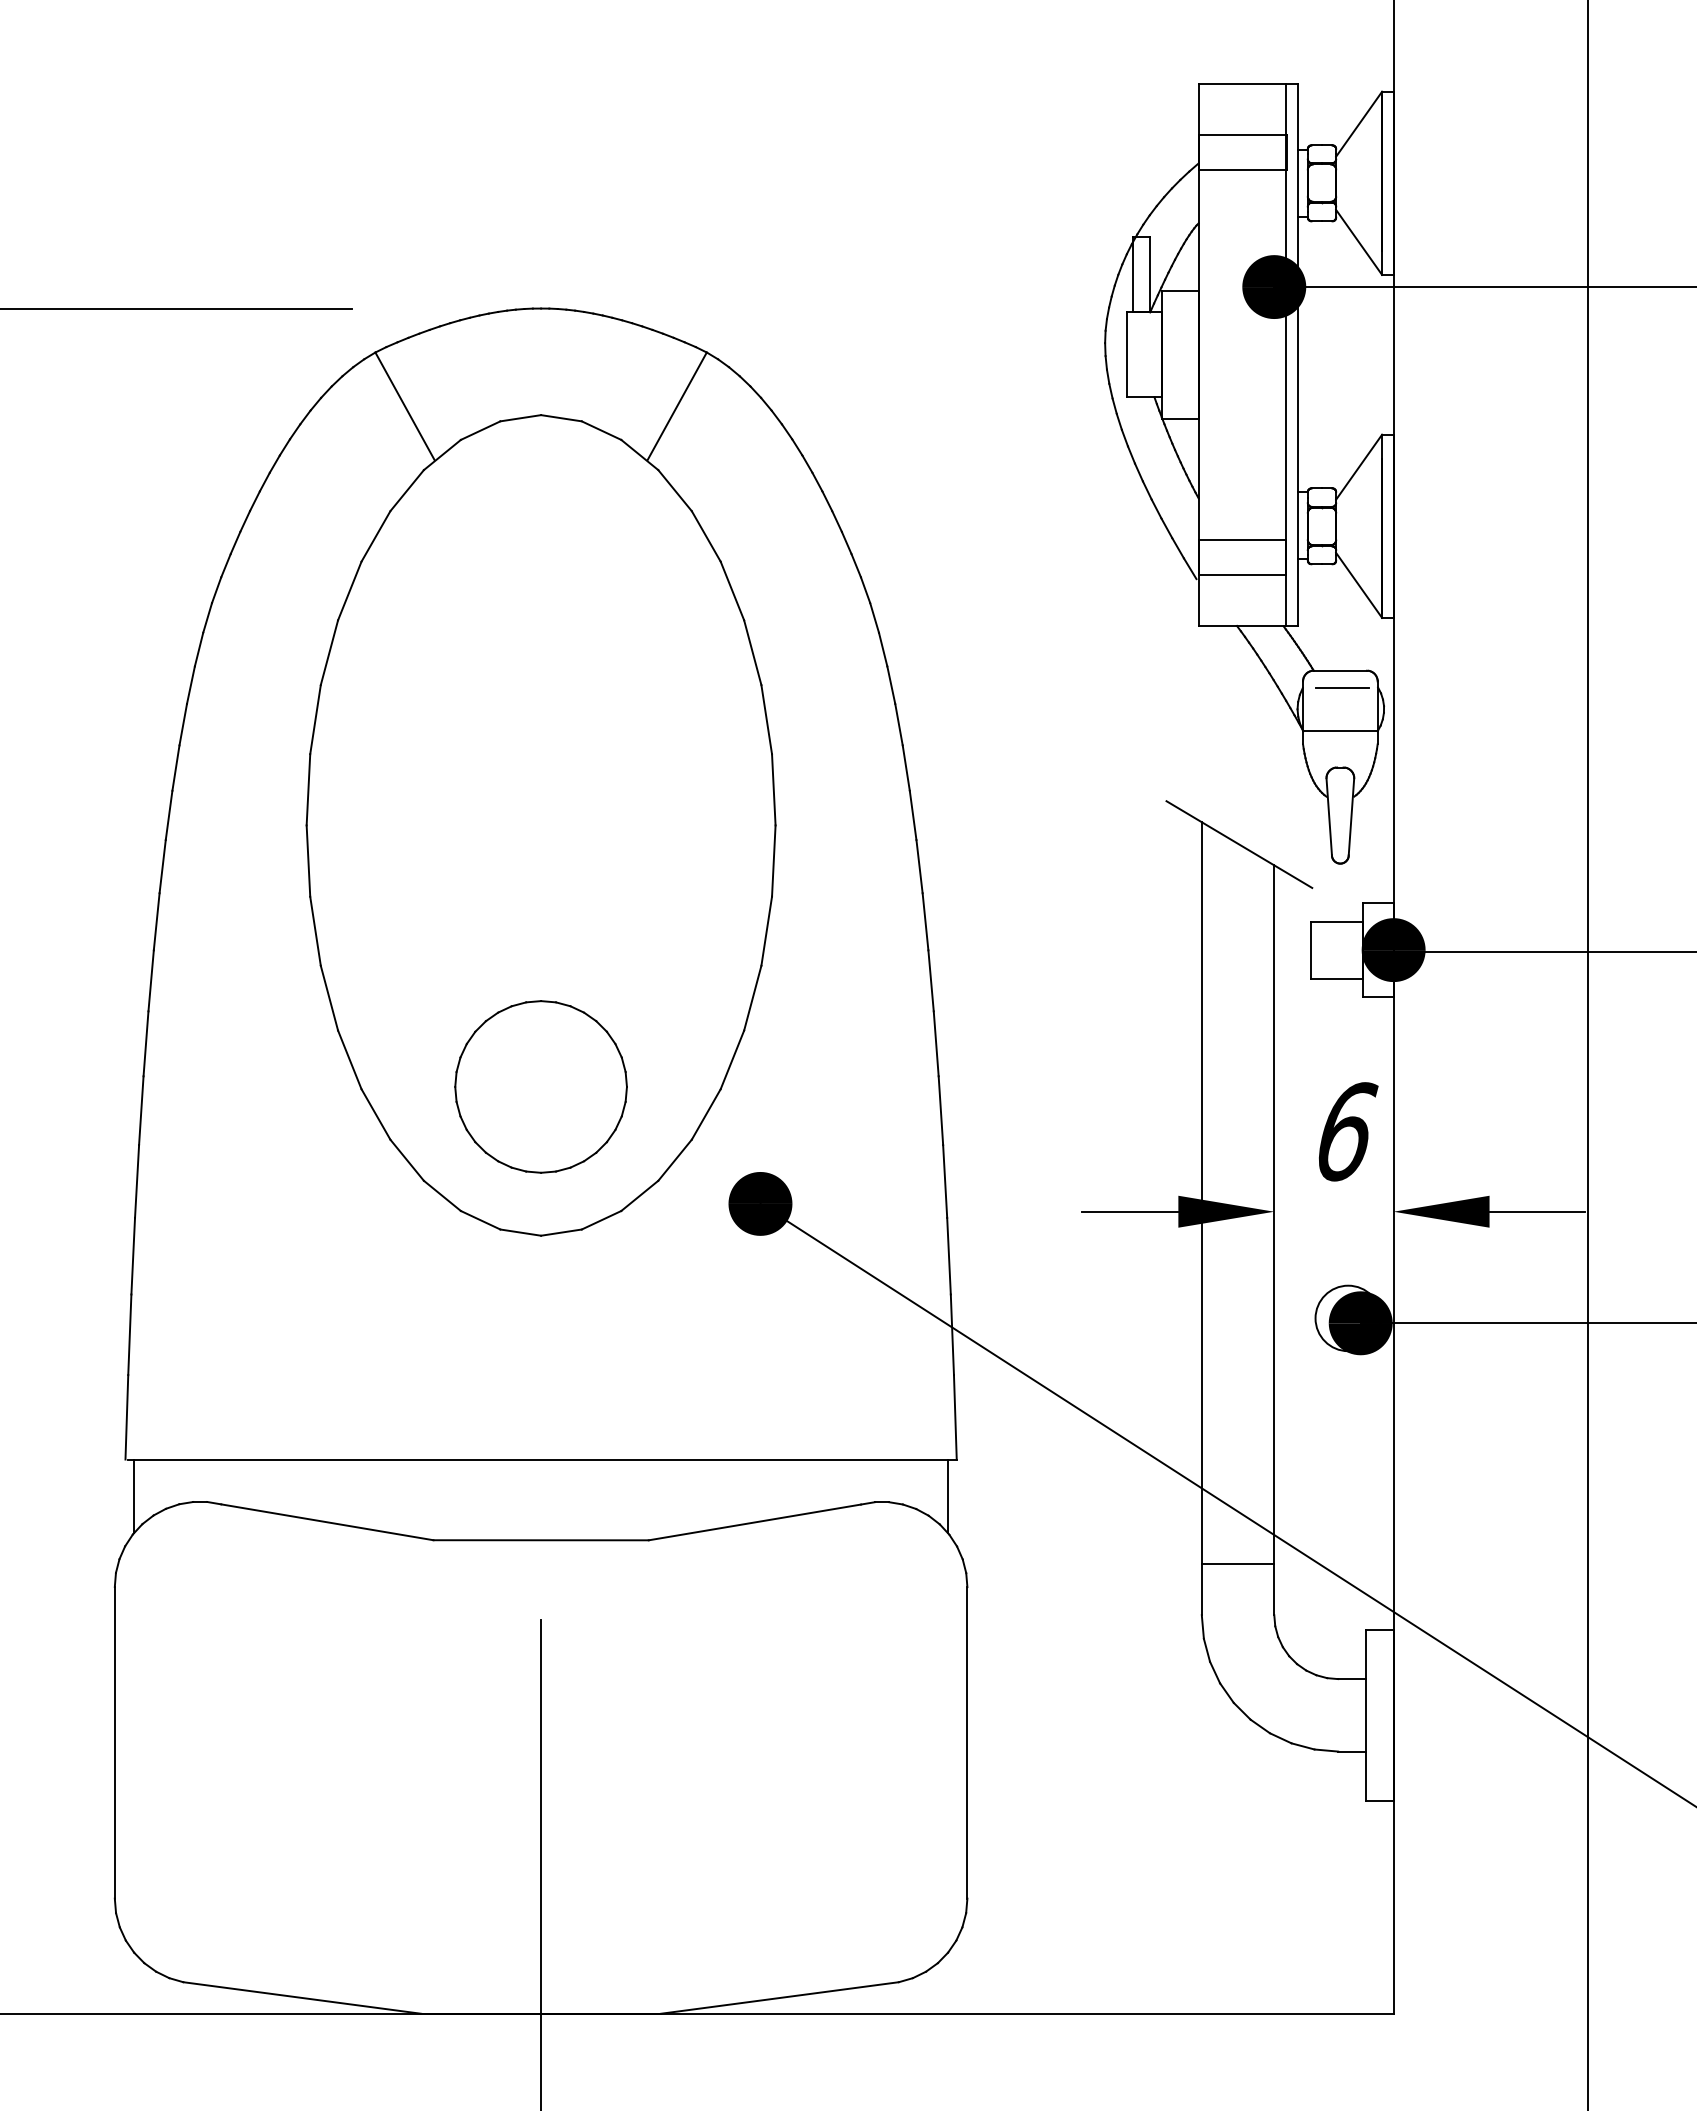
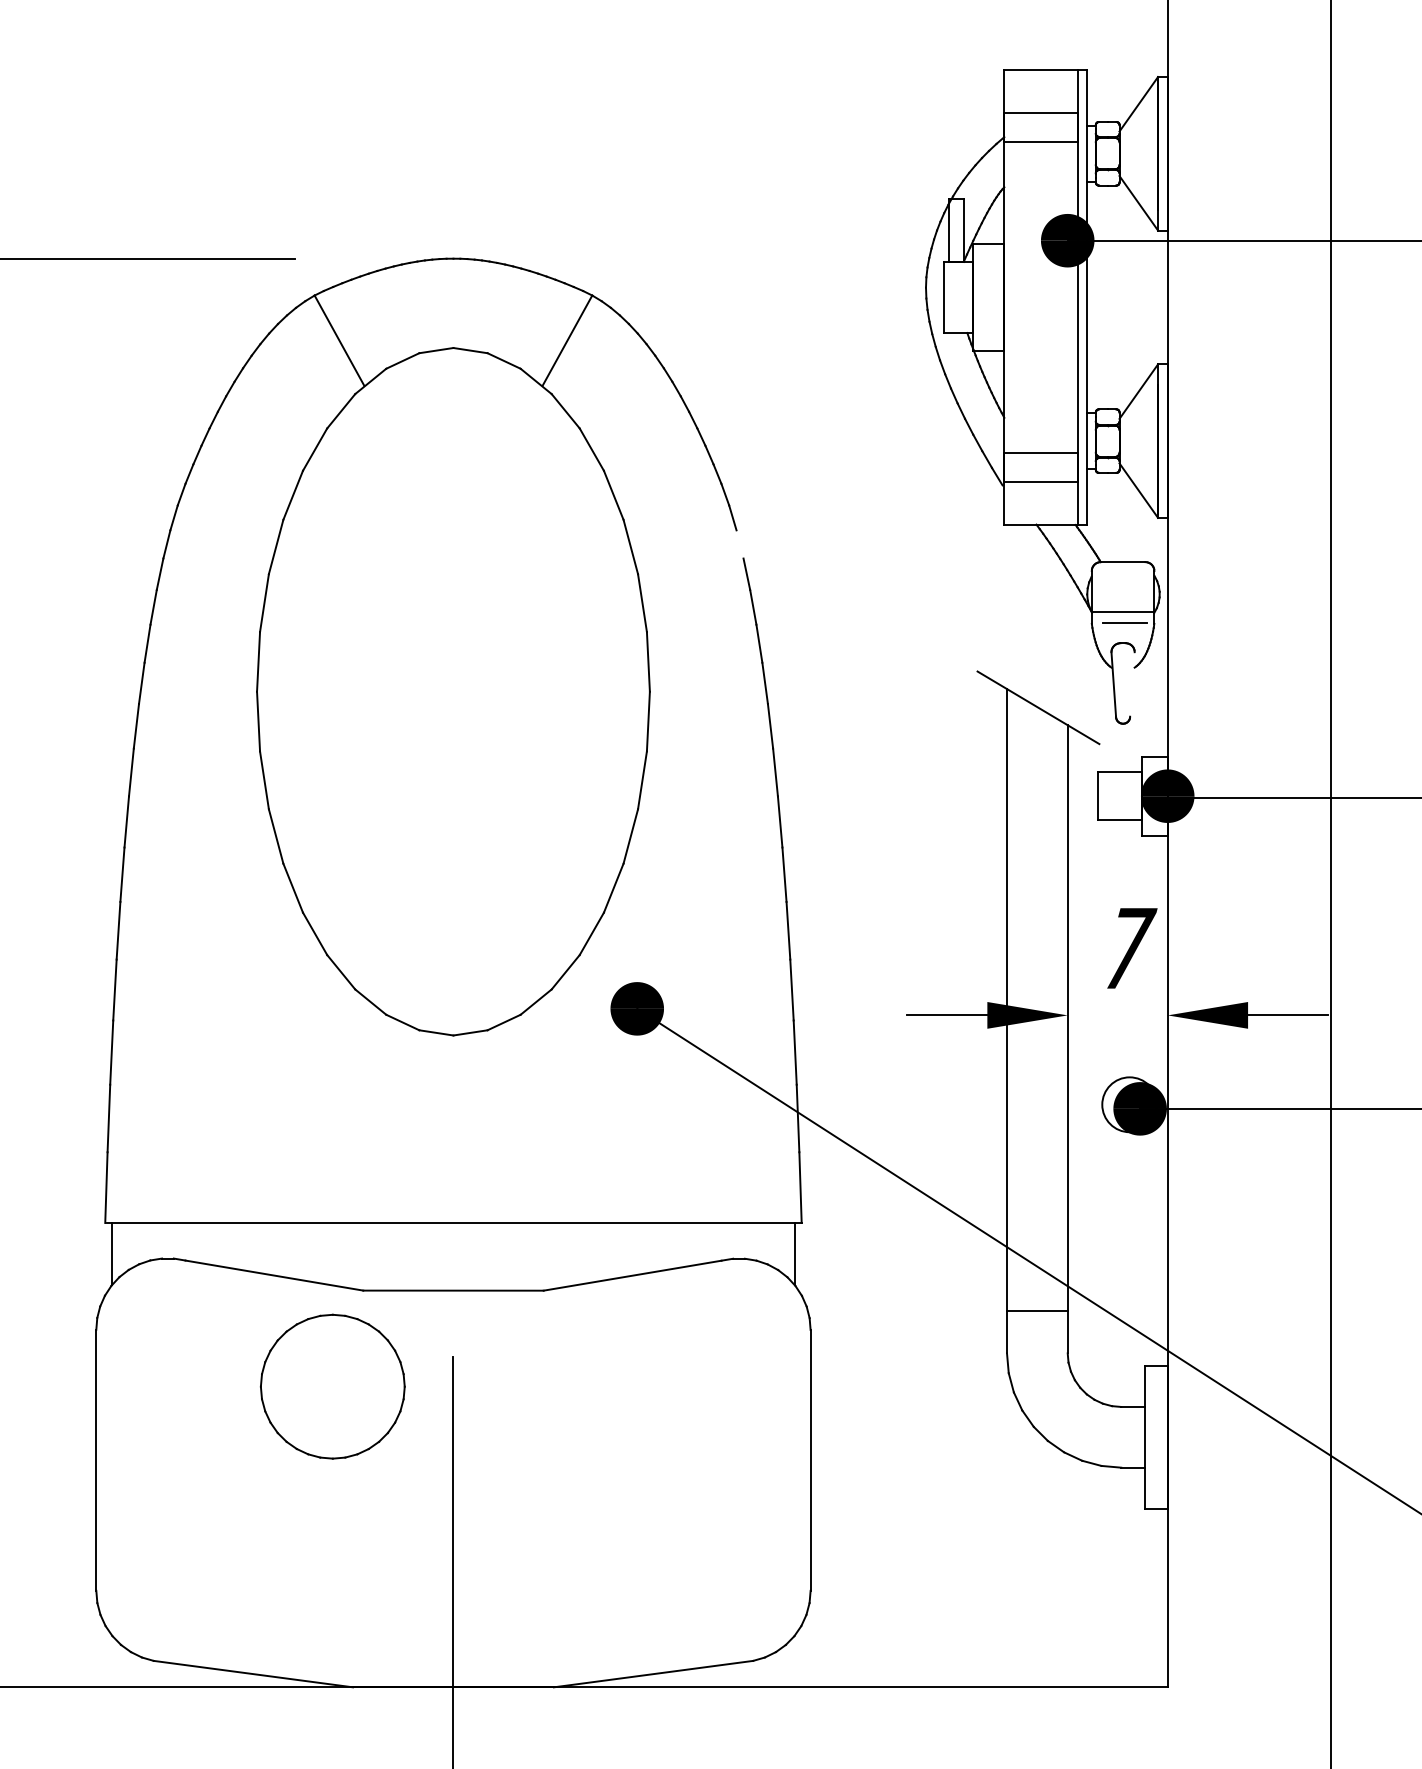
line: (882, 649) -> (739, 544), removed
line: (1342, 687) -> (1124, 622), moved
line: (1351, 816) -> (1132, 684), removed
part: (540, 1086) -> (332, 1386), moved
text: (1349, 1131) -> (1130, 948), 6 -> 7

